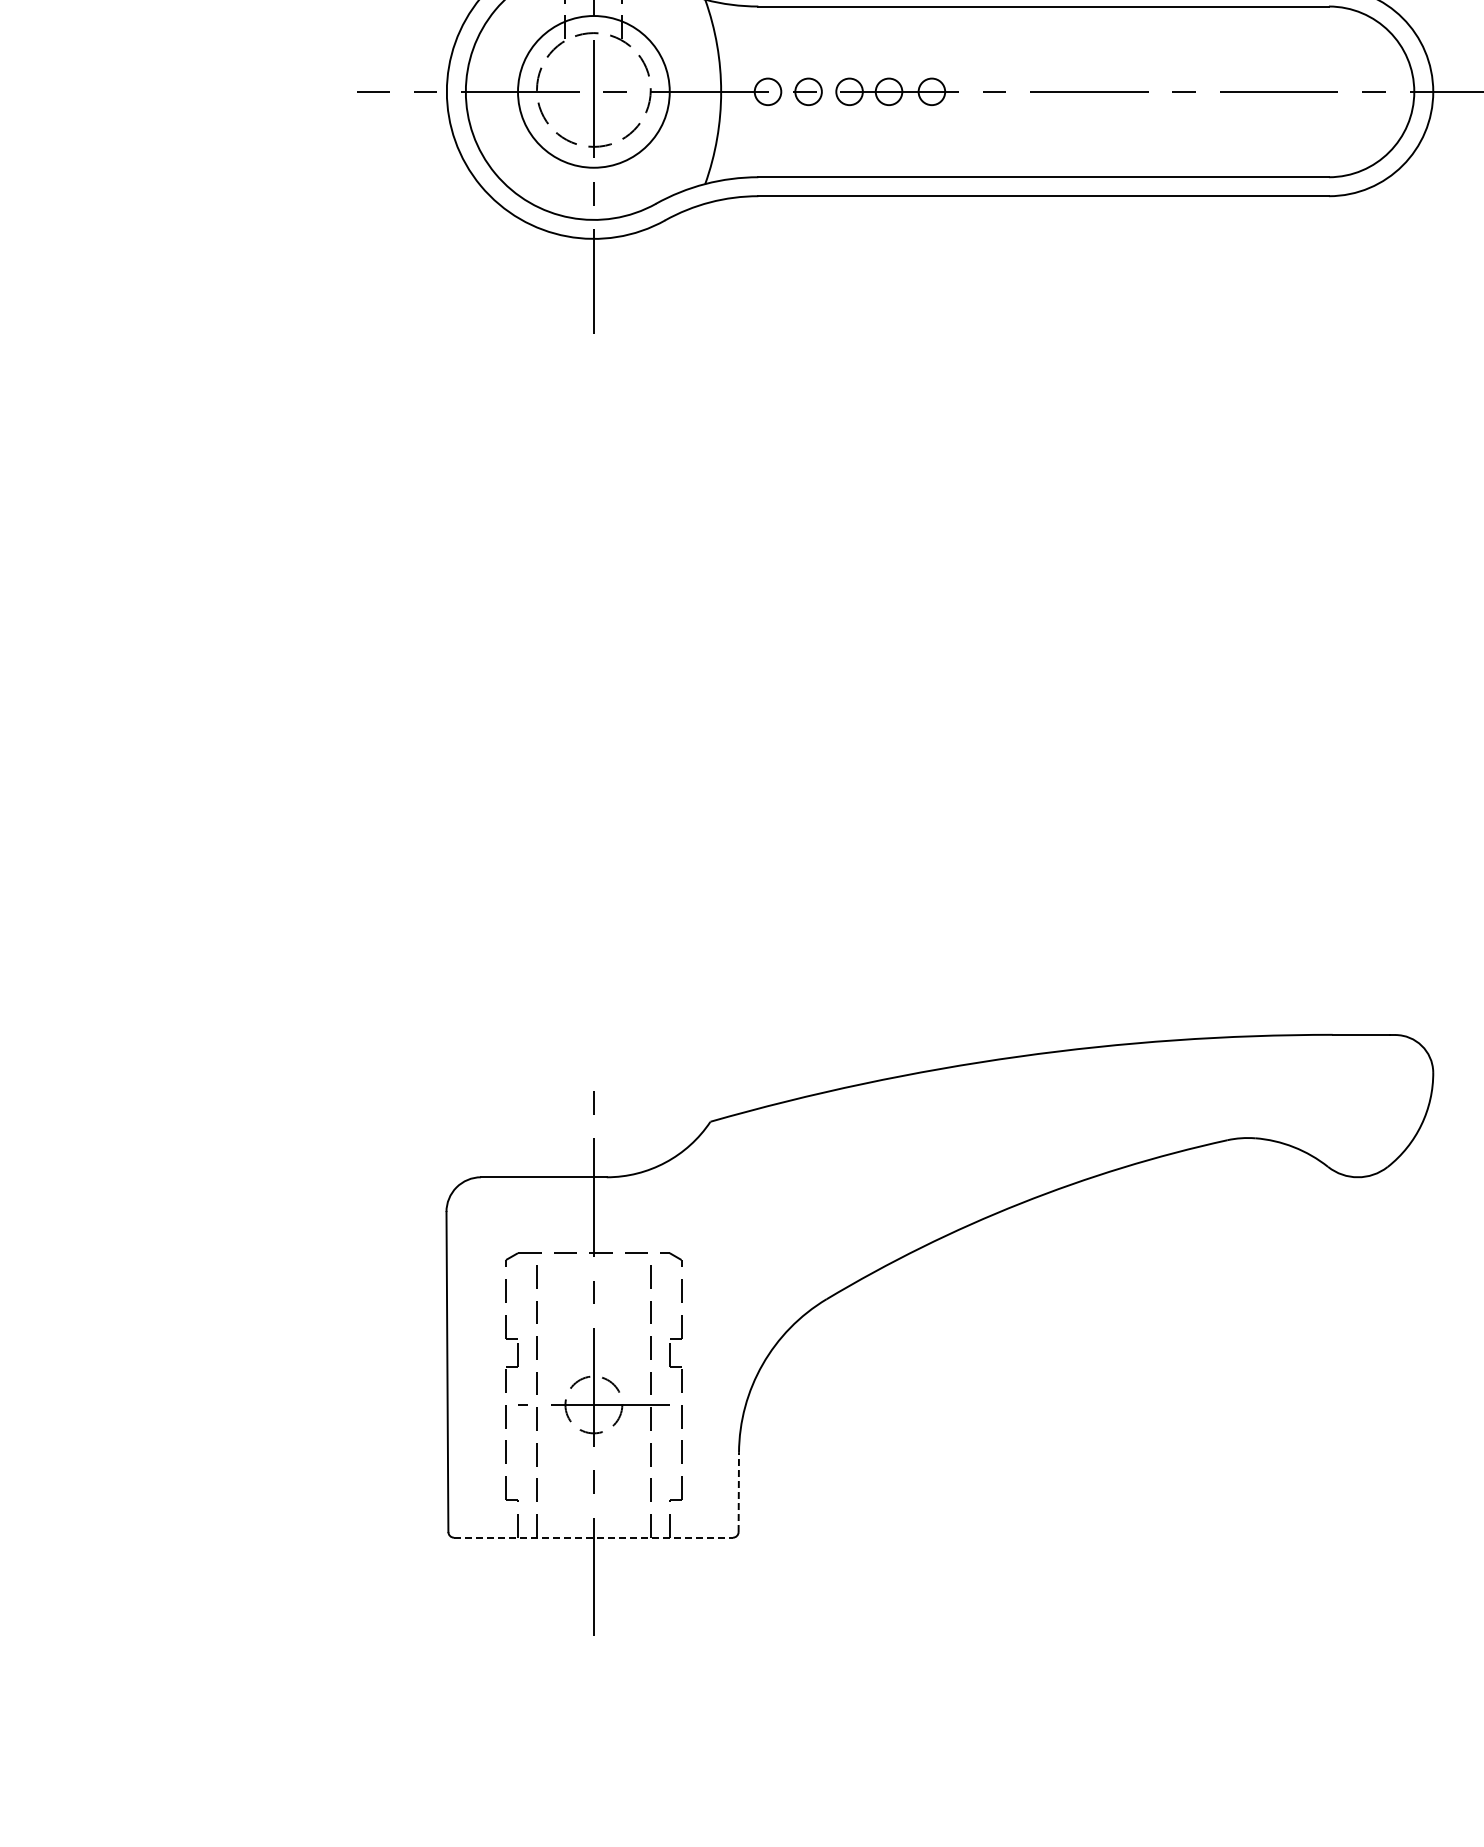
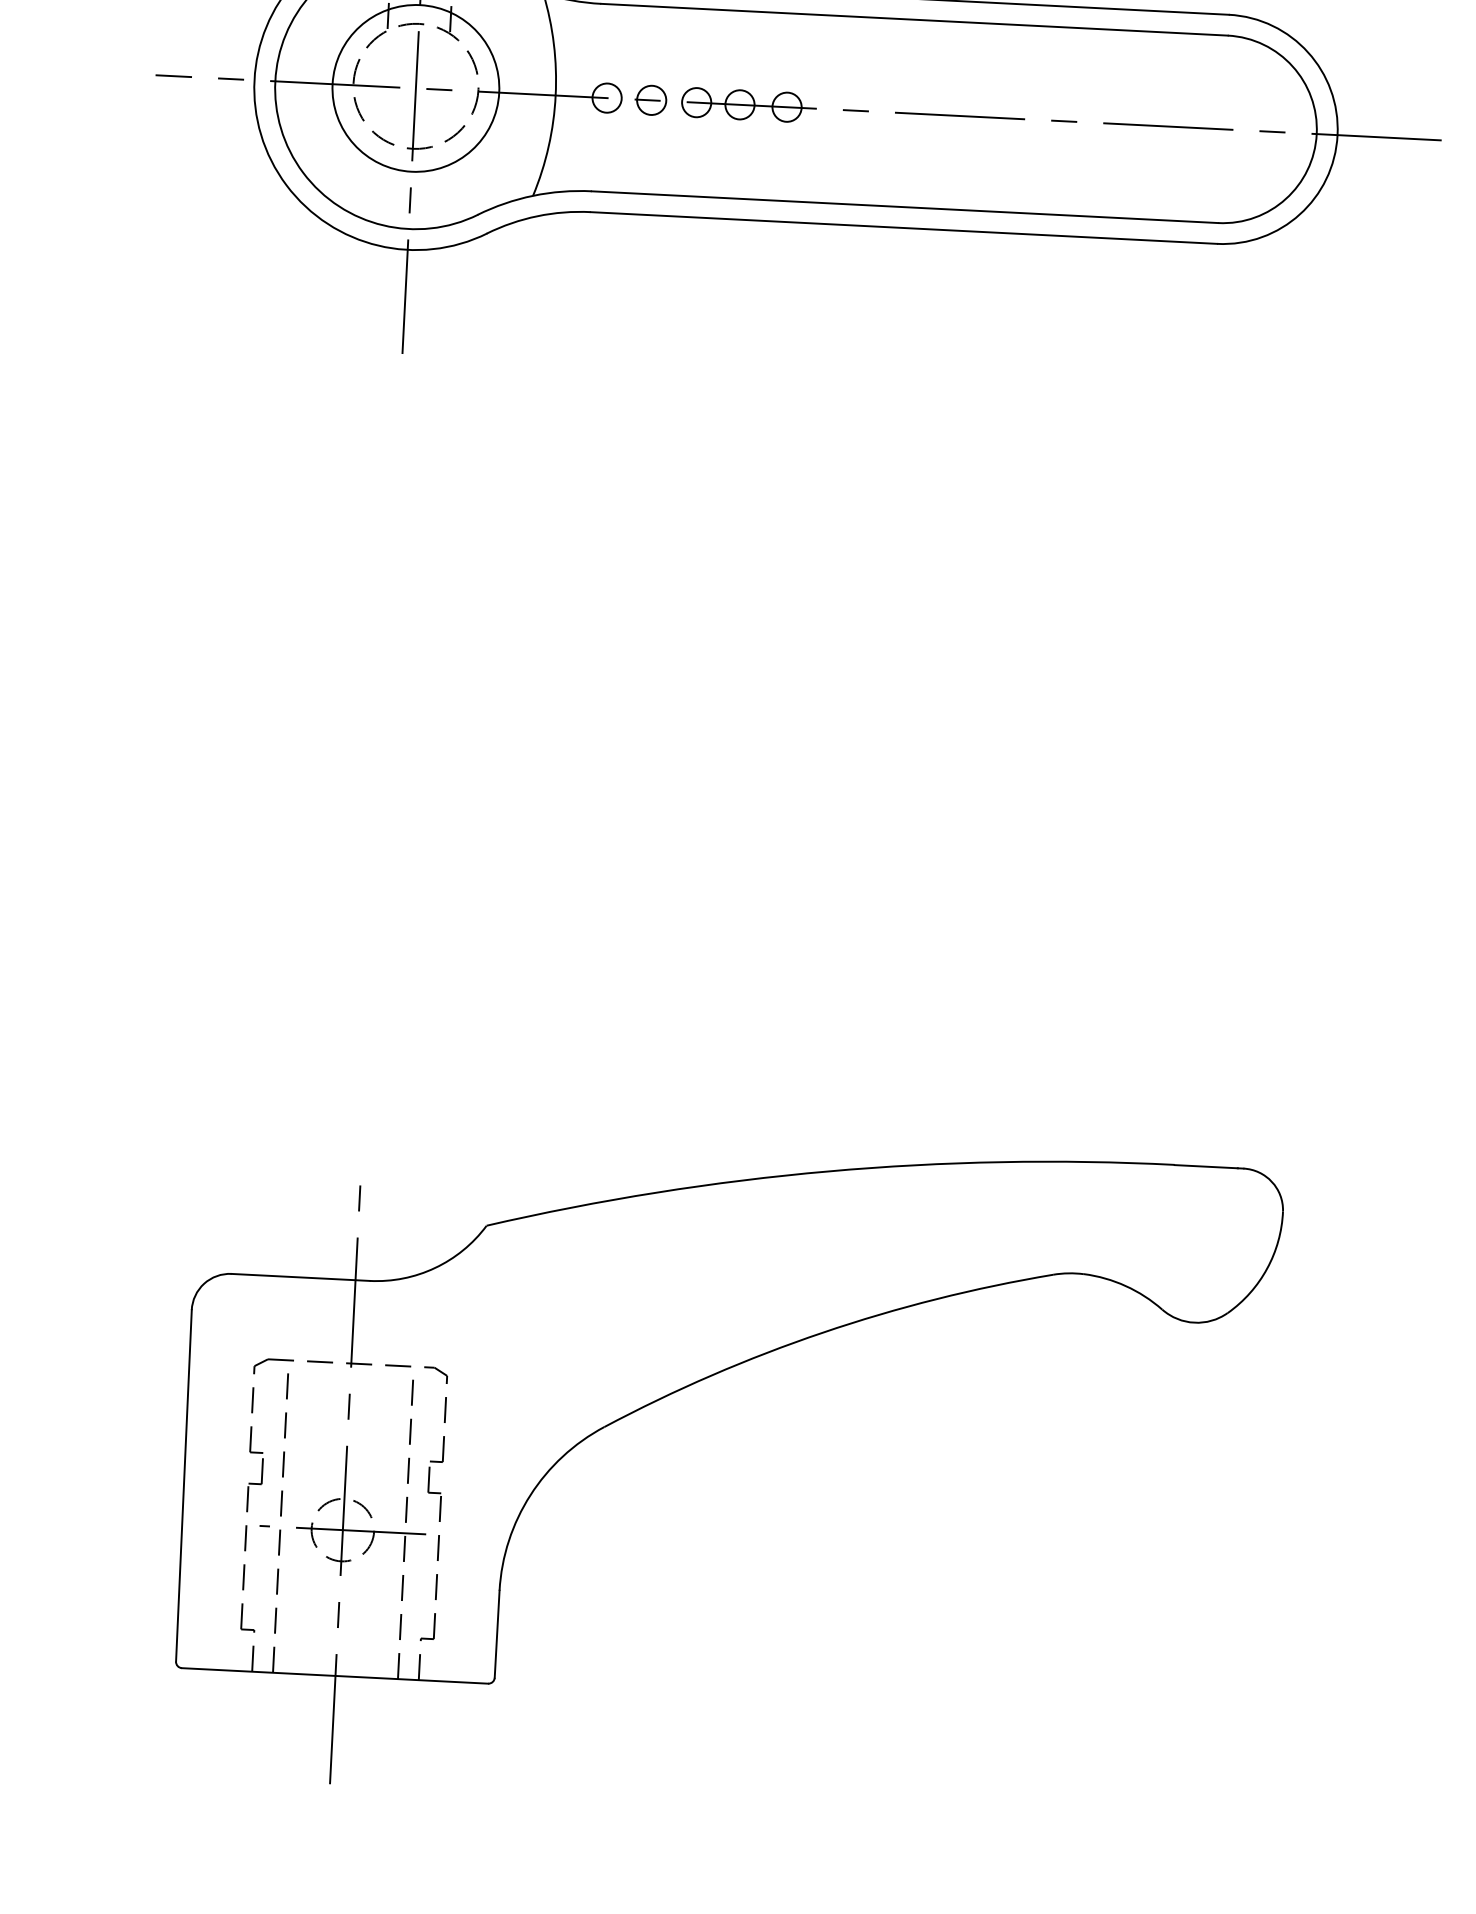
line: (738, 1492) -> (496, 1634), dashed -> solid
line: (594, 1537) -> (336, 1675), dashed -> solid

